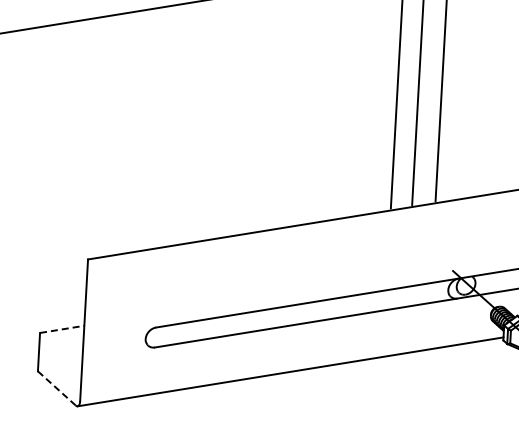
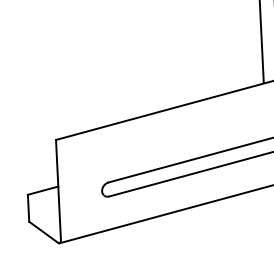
line: (62, 329) -> (43, 190), dashed -> solid
line: (56, 388) -> (43, 232), dashed -> solid

